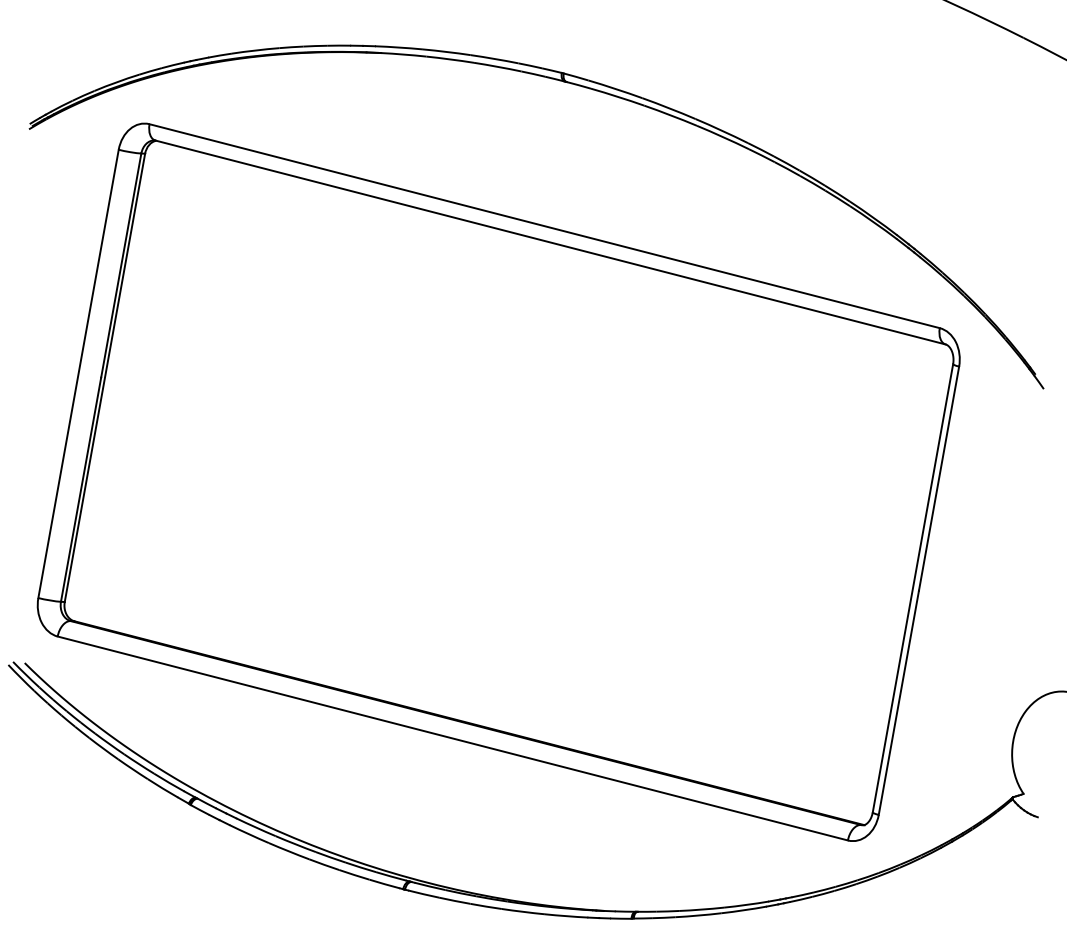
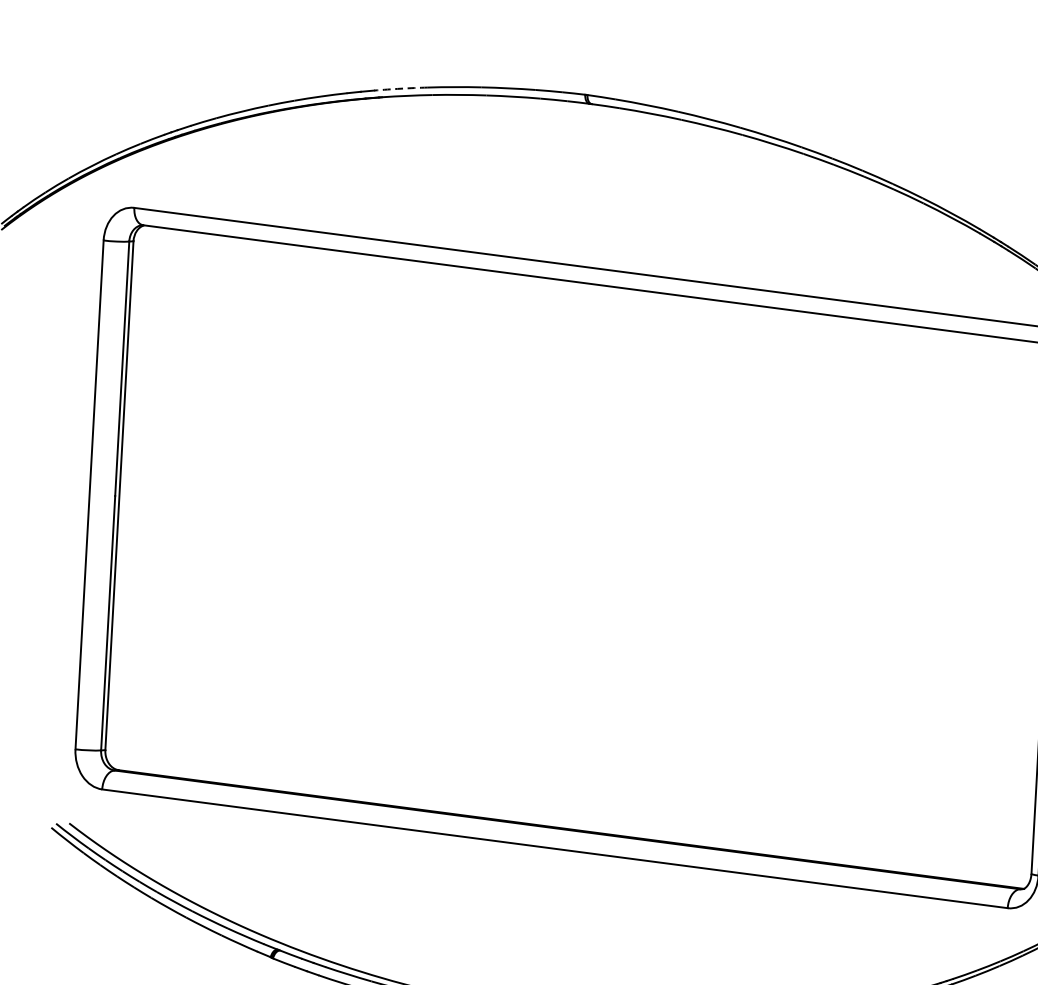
arc: (399, 47) -> (401, 88), solid -> dashed

